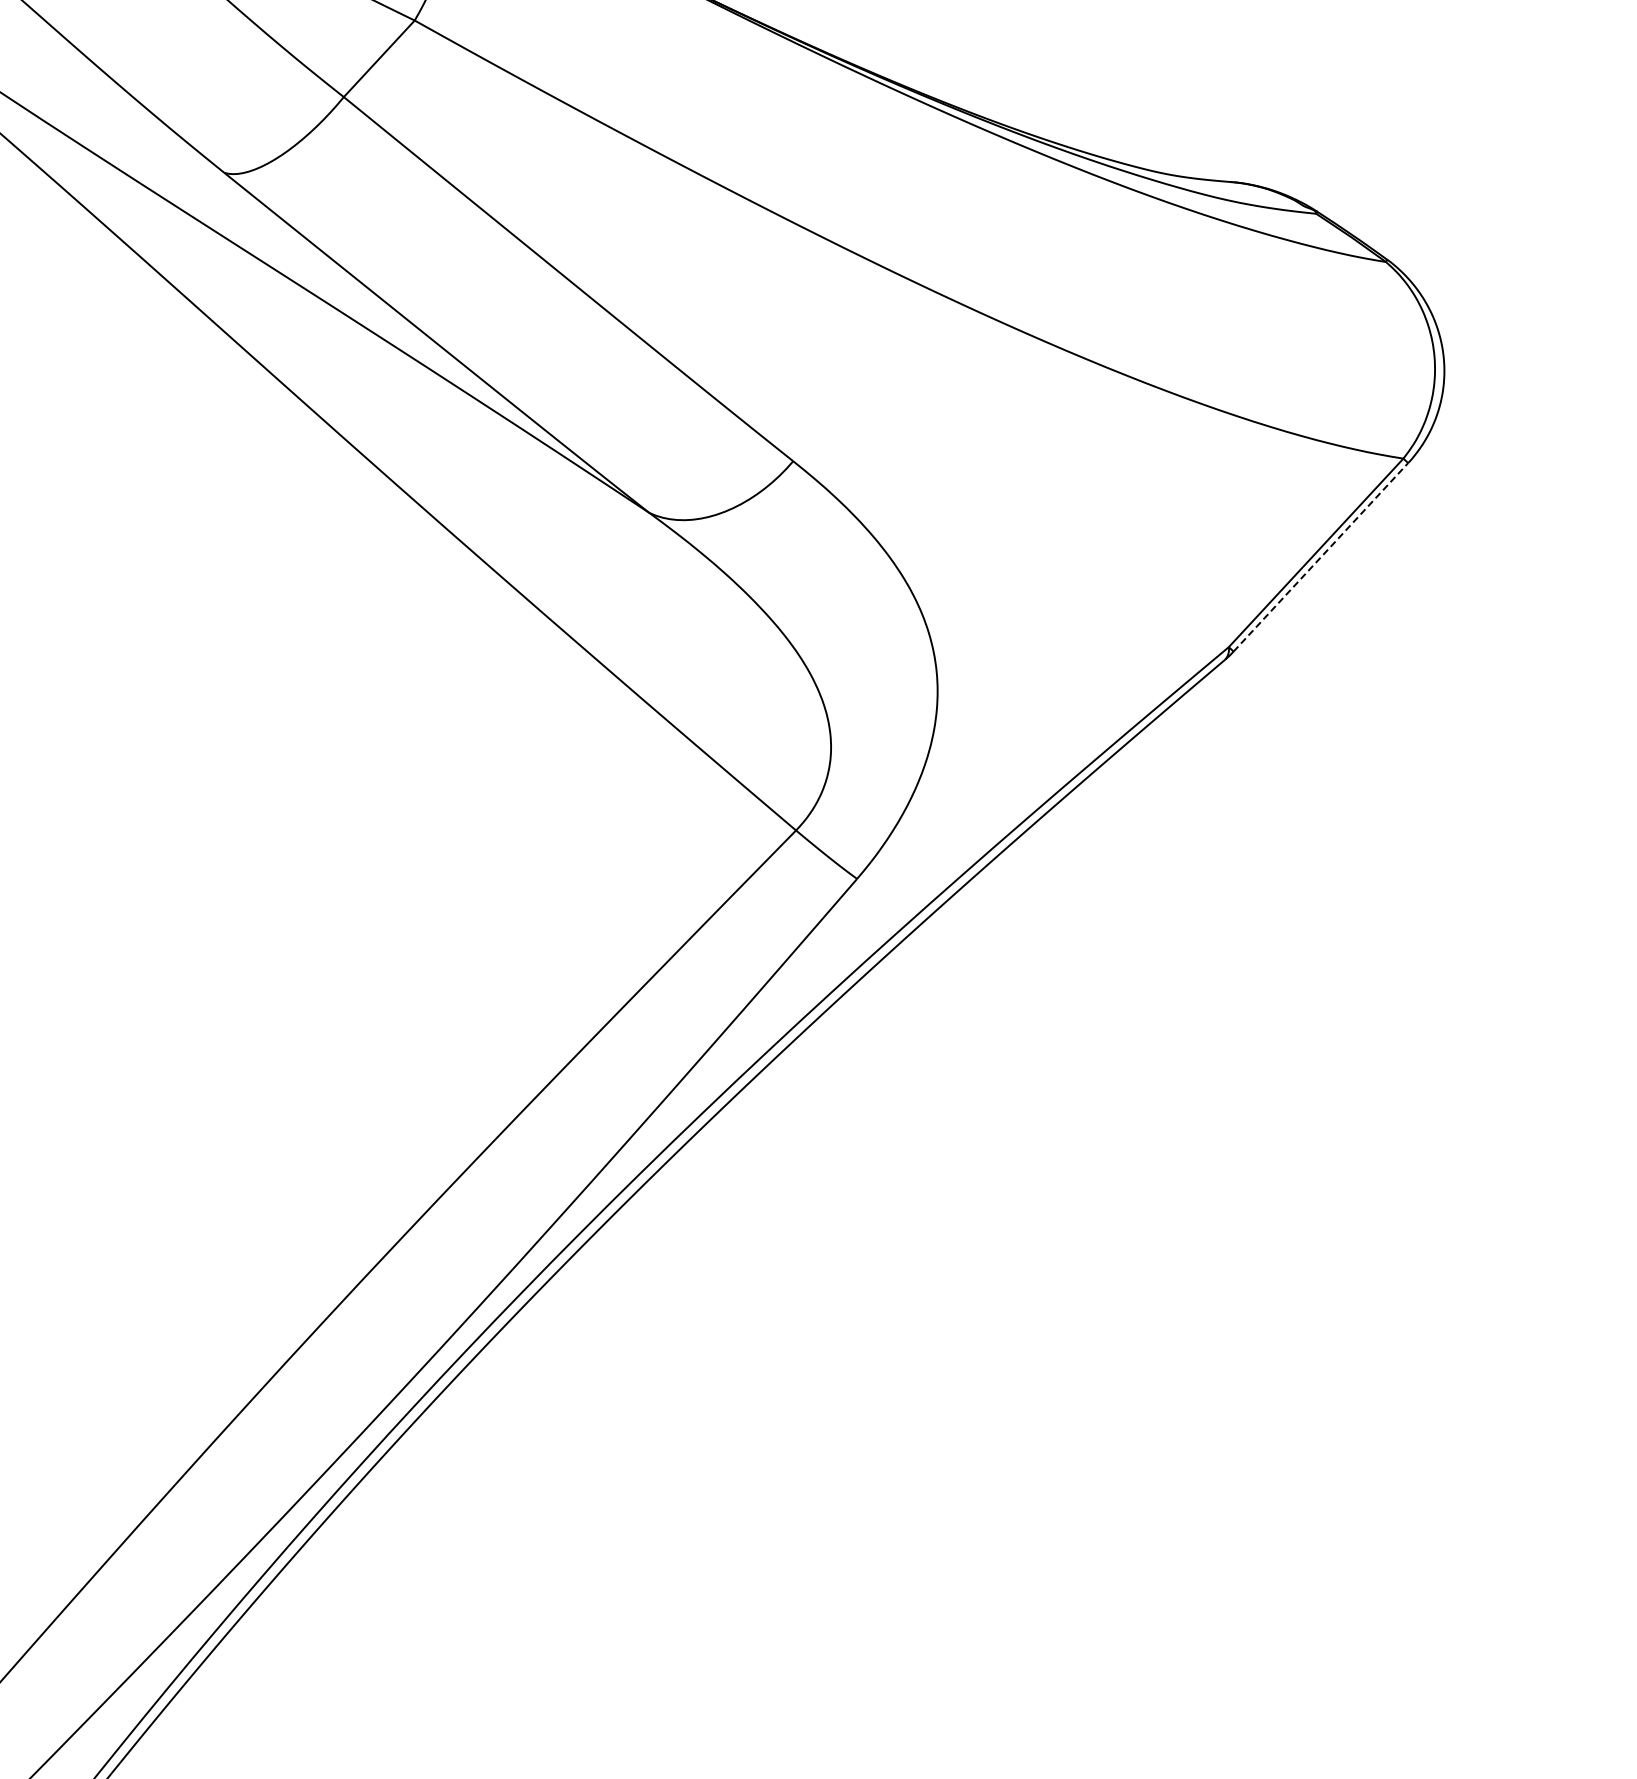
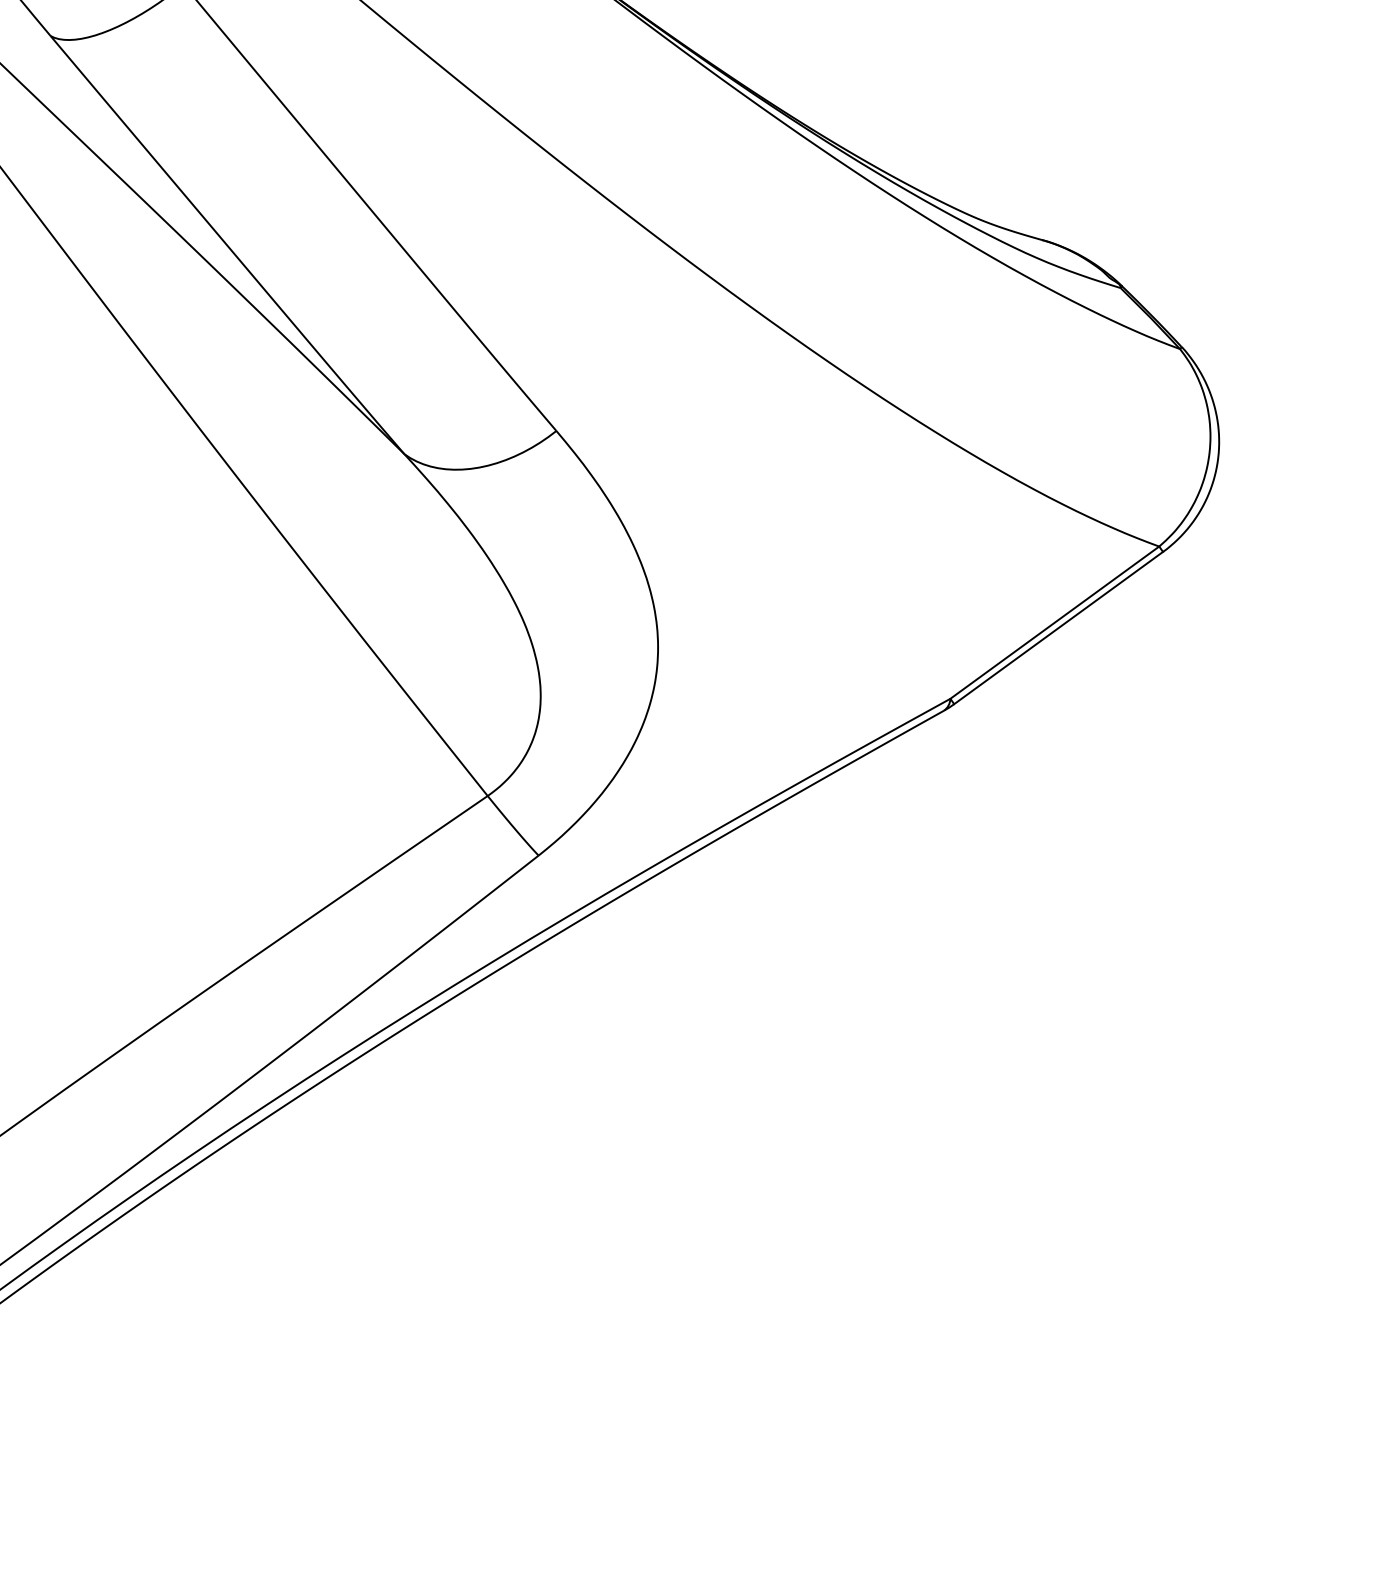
line: (1321, 557) -> (1059, 628), dashed -> solid

